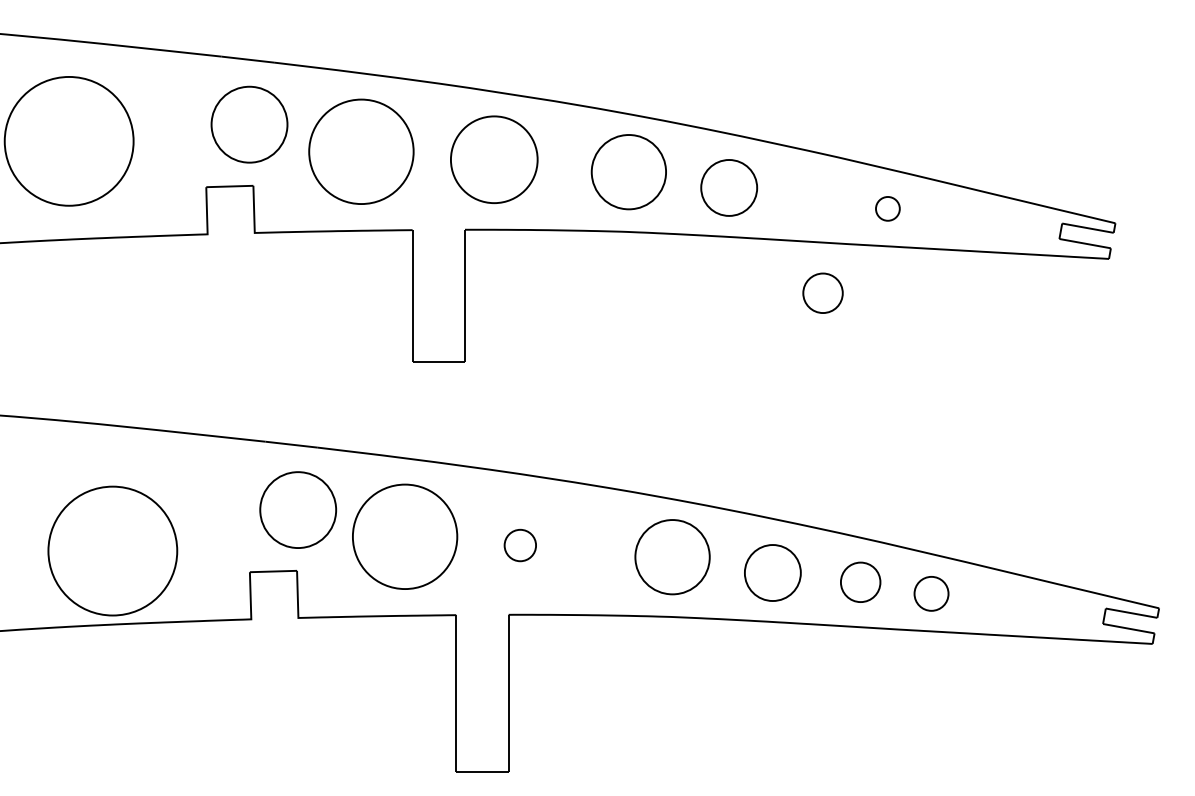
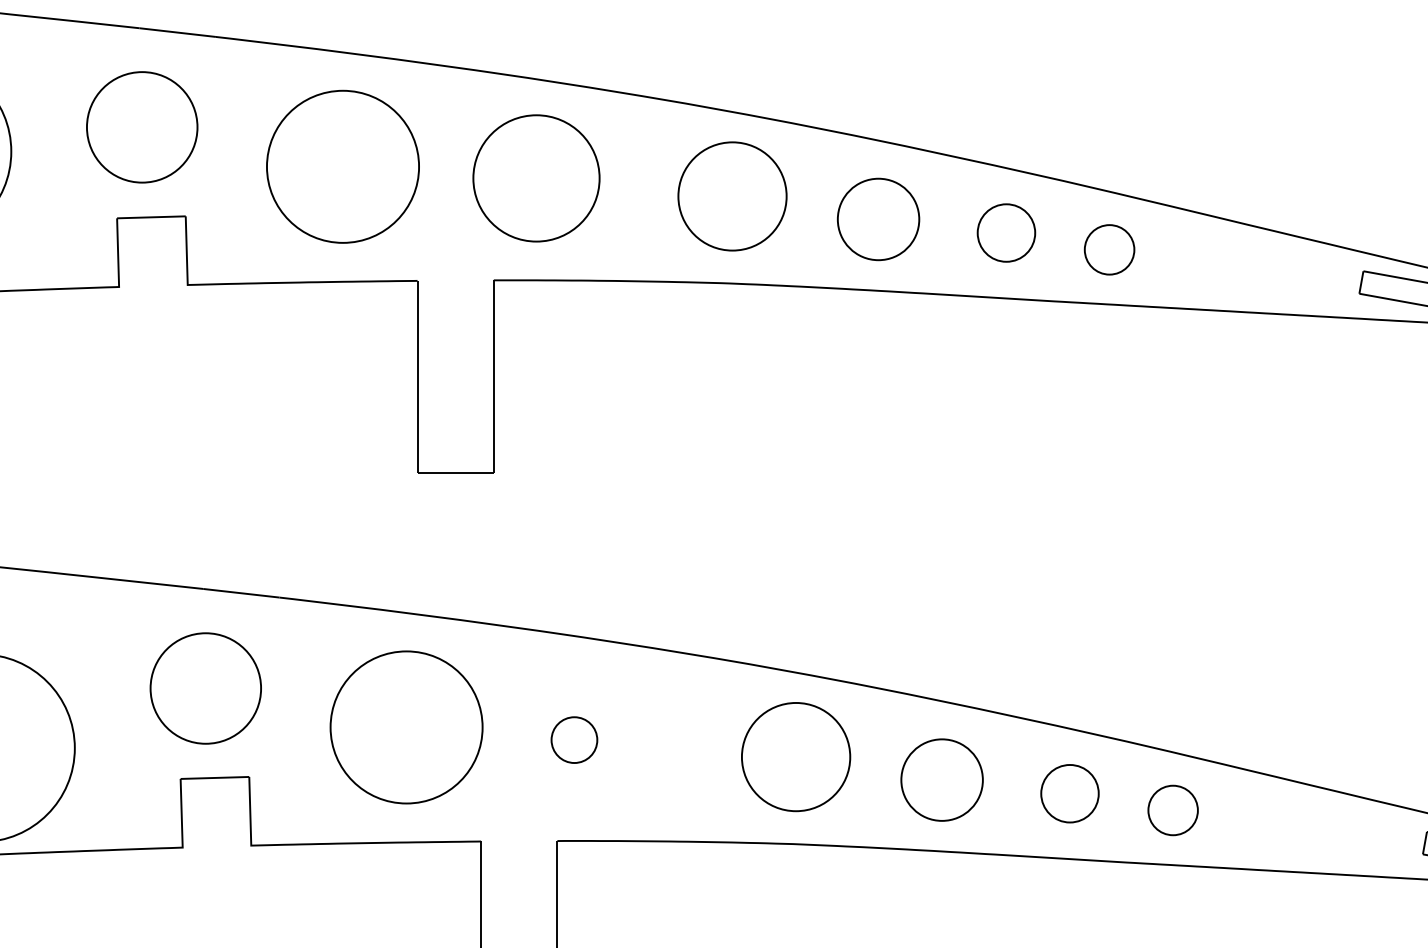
part: (249, 124) -> (142, 127), moved
part: (887, 208) -> (1109, 249), size x1.43
part: (822, 292) -> (1005, 231), moved
part: (298, 509) -> (206, 687), moved

